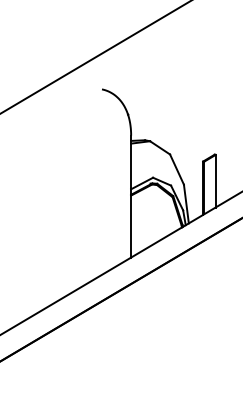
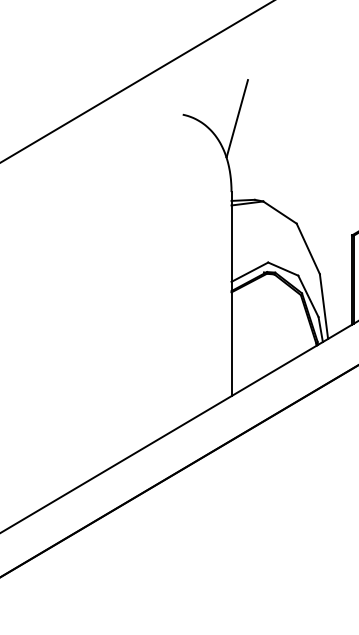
line: (134, 91) -> (237, 118), added

